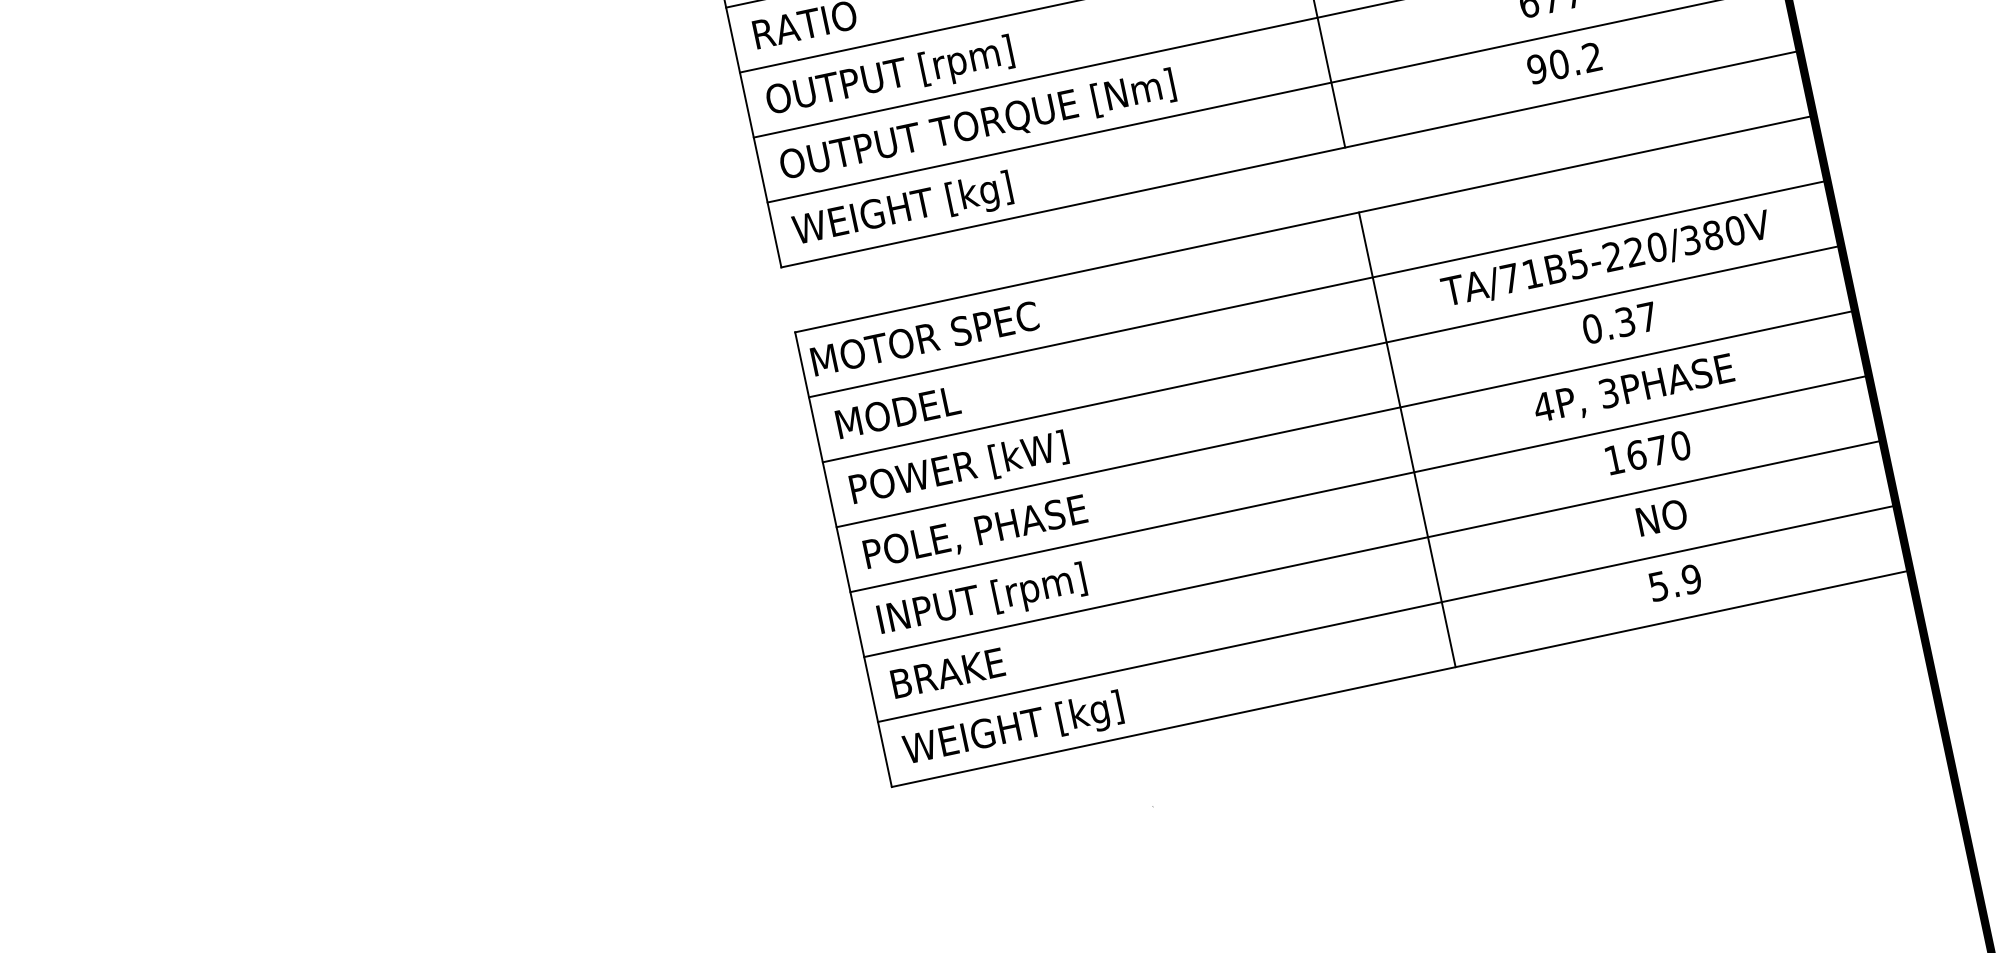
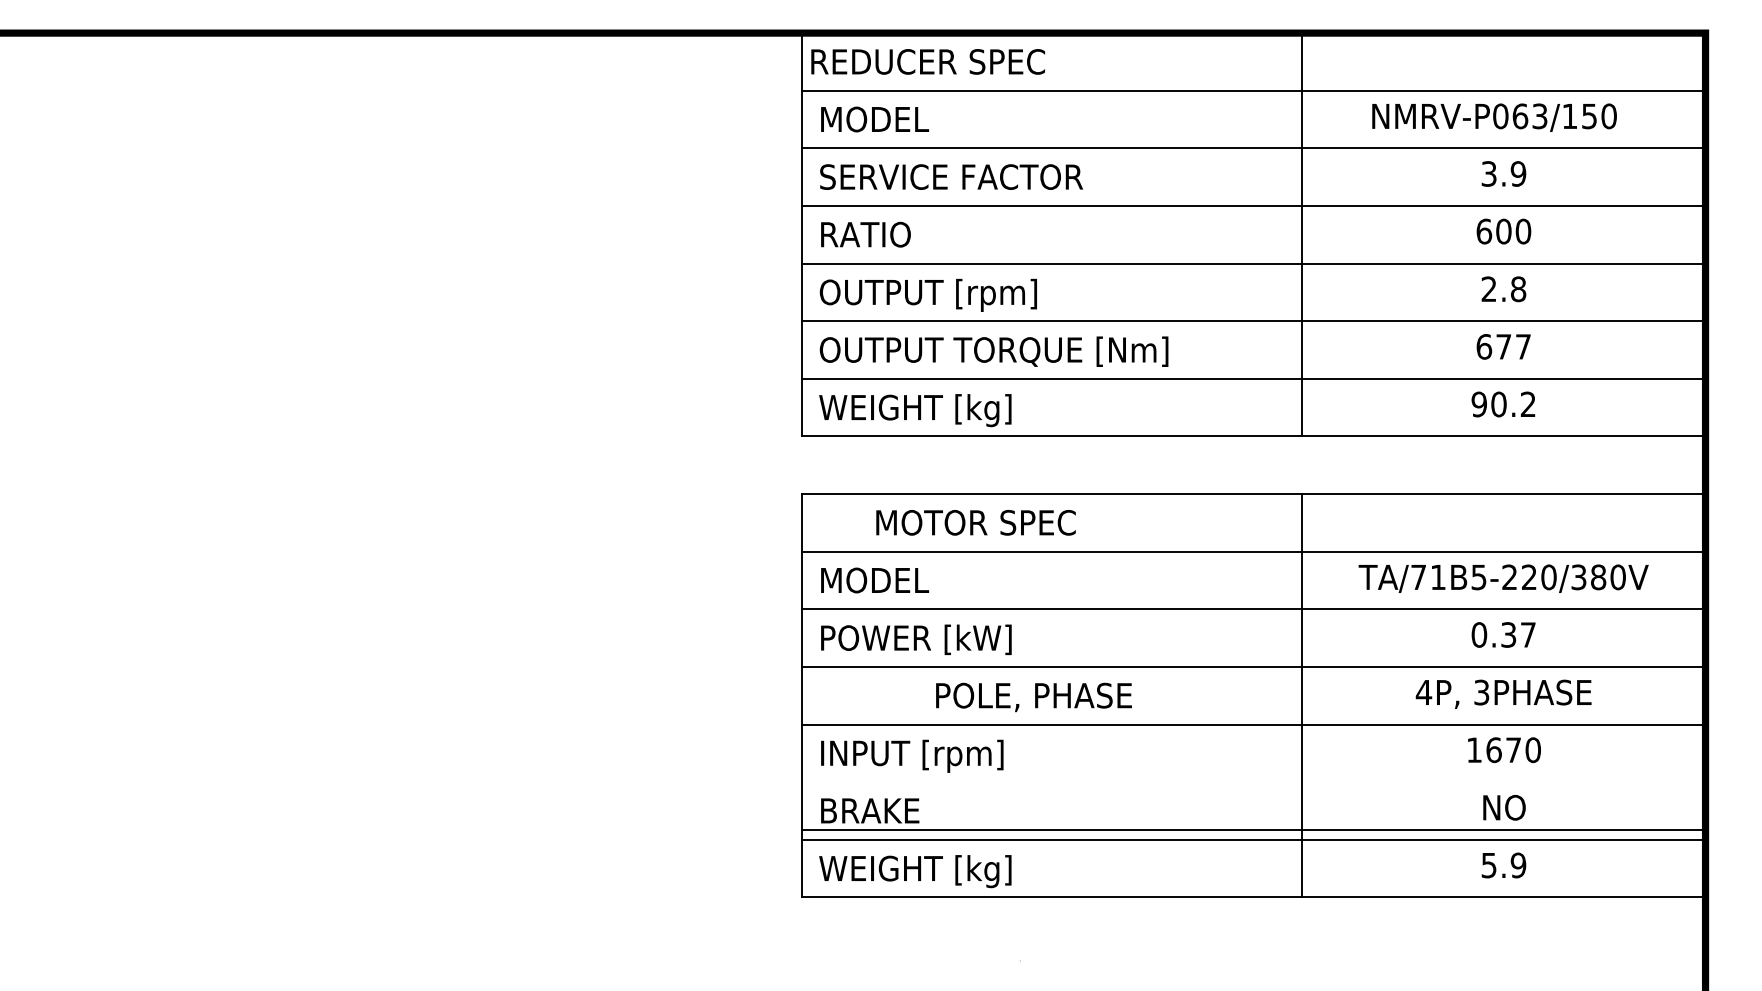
text: (924, 338) -> (975, 522), moved
text: (975, 533) -> (1033, 697), moved
line: (1373, 549) -> (1253, 830), moved

